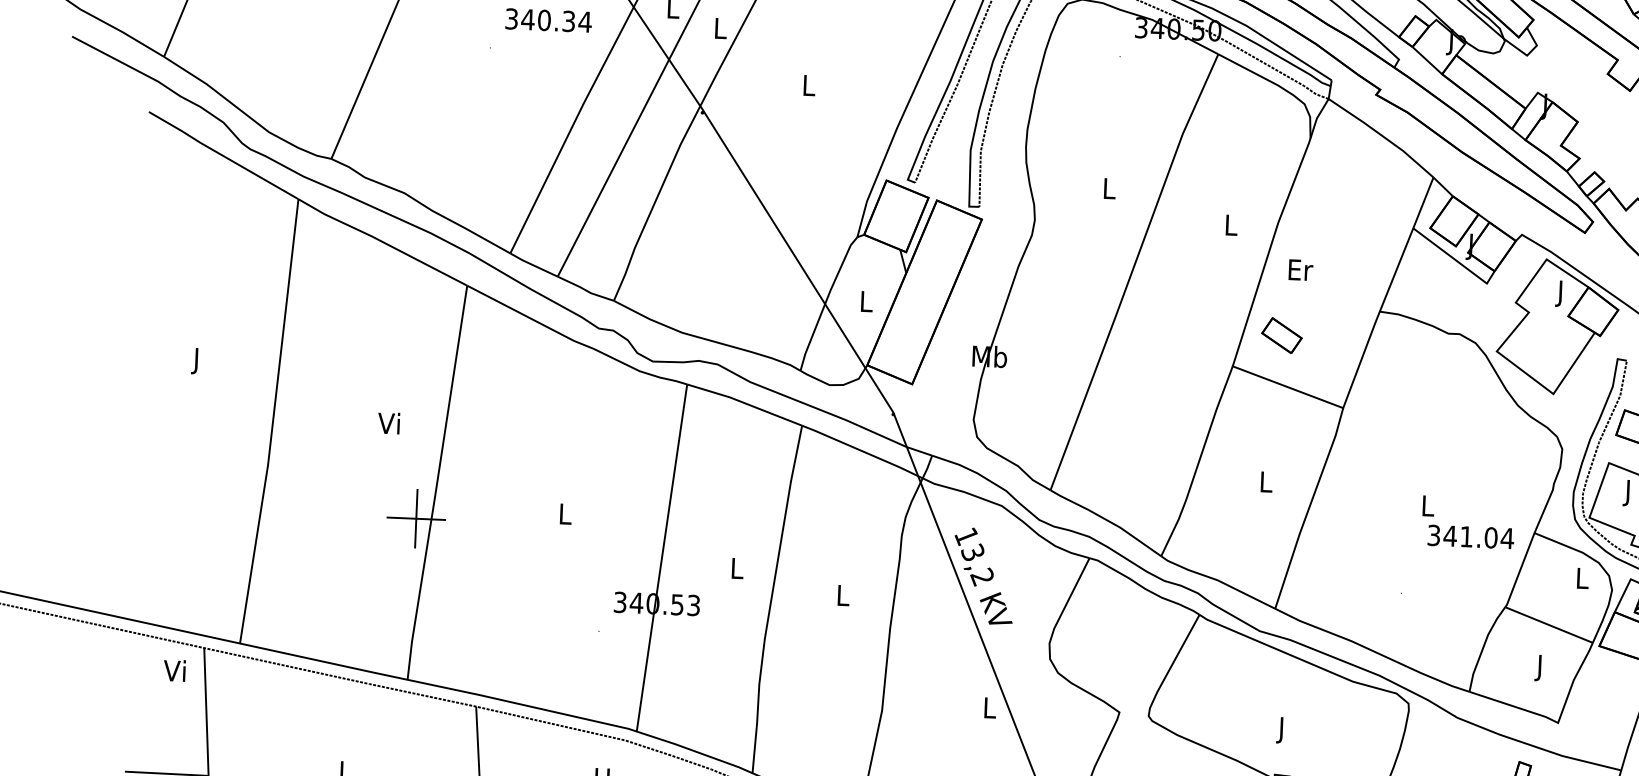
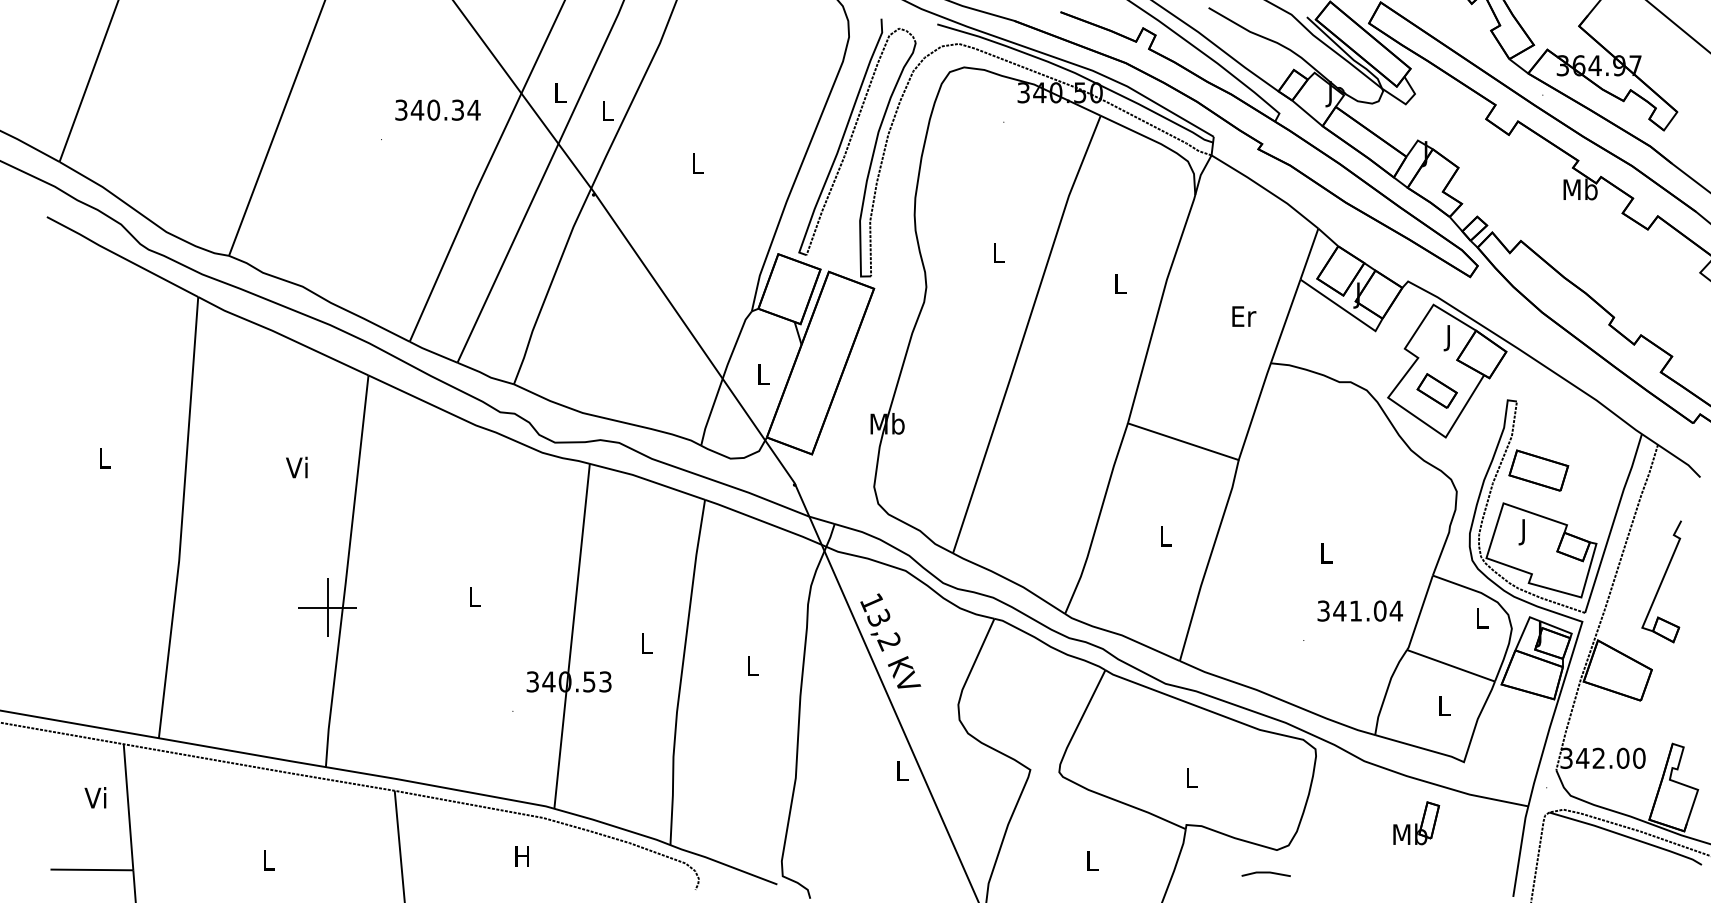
text: (1301, 270) -> (1244, 316), moved
part: (1281, 335) -> (1436, 390), moved
text: (196, 361) -> (104, 461), J -> L
text: (388, 423) -> (296, 467), moved
text: (1470, 536) -> (1359, 610), moved
text: (1540, 667) -> (1444, 708), J -> L
text: (174, 670) -> (95, 797), moved
text: (1281, 729) -> (1191, 780), J -> L

